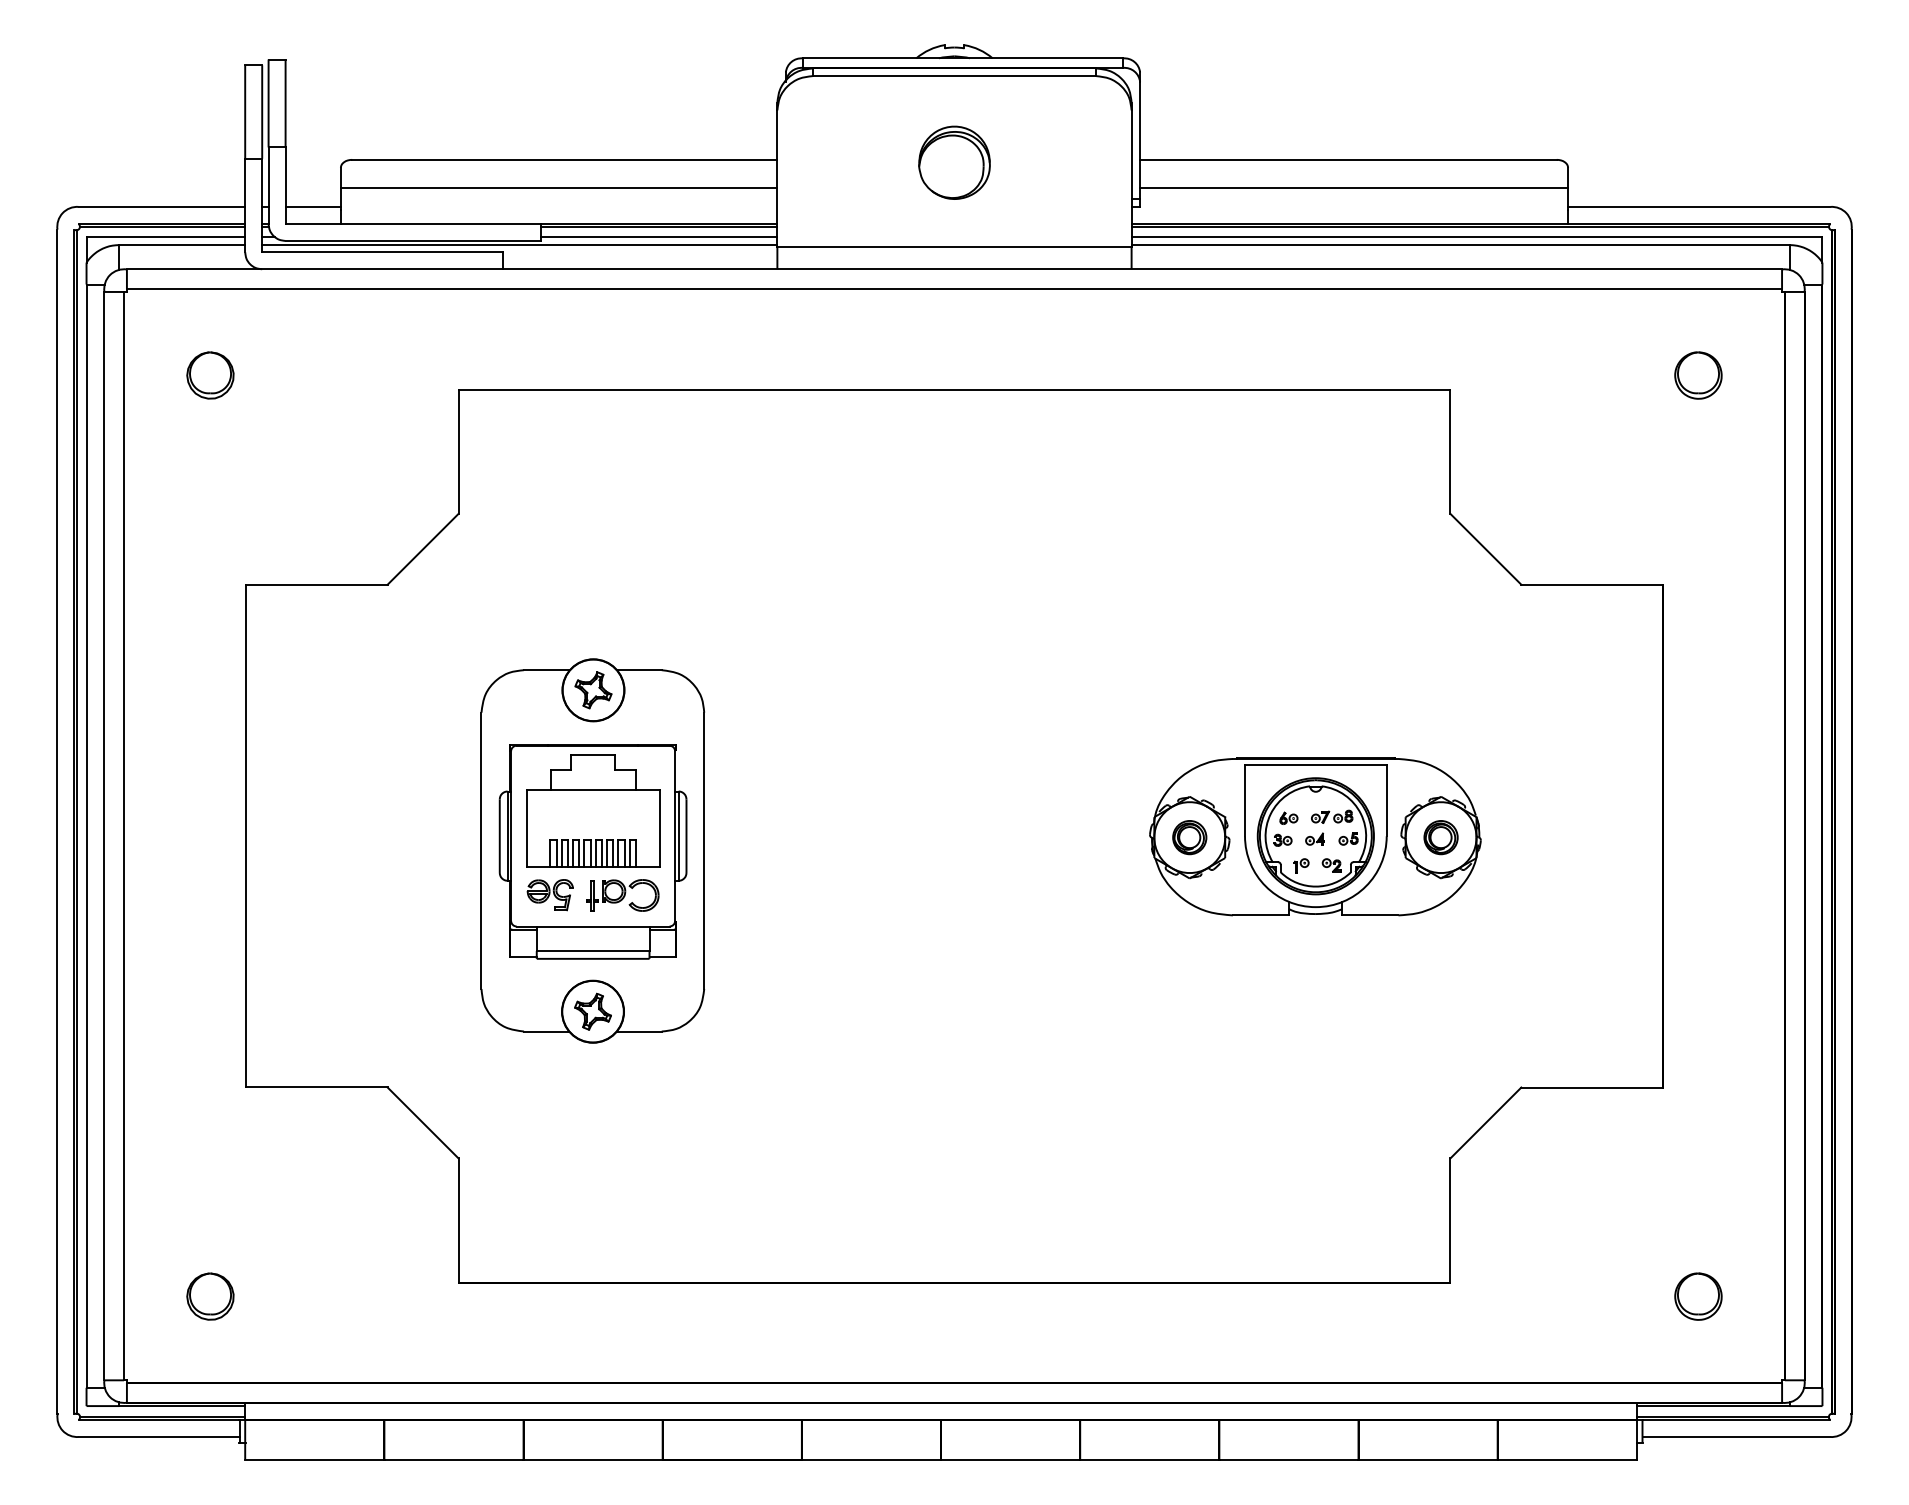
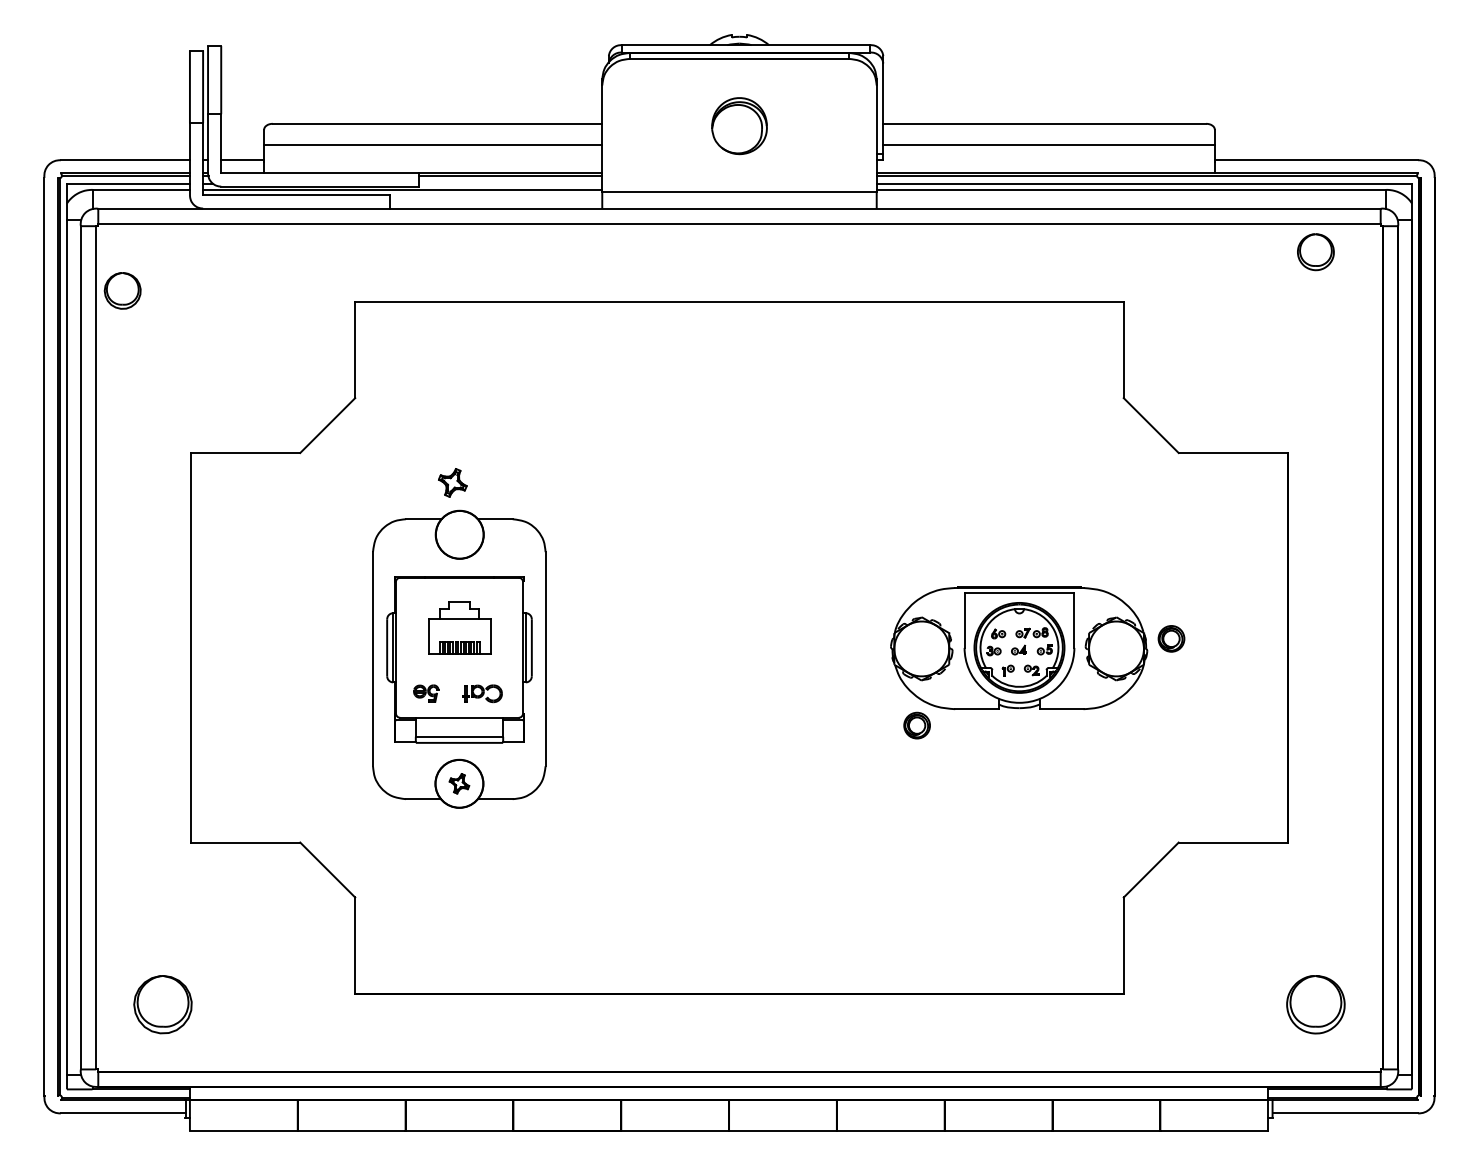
line: (658, 236) -> (510, 183), removed
part: (210, 375) -> (122, 290), moved
part: (1698, 375) -> (1315, 252), moved
part: (593, 690) -> (452, 483), moved
part: (593, 810) -> (459, 627), size x0.6
part: (1189, 837) -> (916, 725), moved
part: (1440, 837) -> (1171, 638), moved
part: (549, 895) -> (425, 693), size x0.7
part: (622, 895) -> (482, 693), size x0.7
part: (592, 1011) -> (459, 783), size x0.7
part: (210, 1296) -> (163, 1004), size x1.6
part: (1698, 1296) -> (1315, 1004), size x1.6

